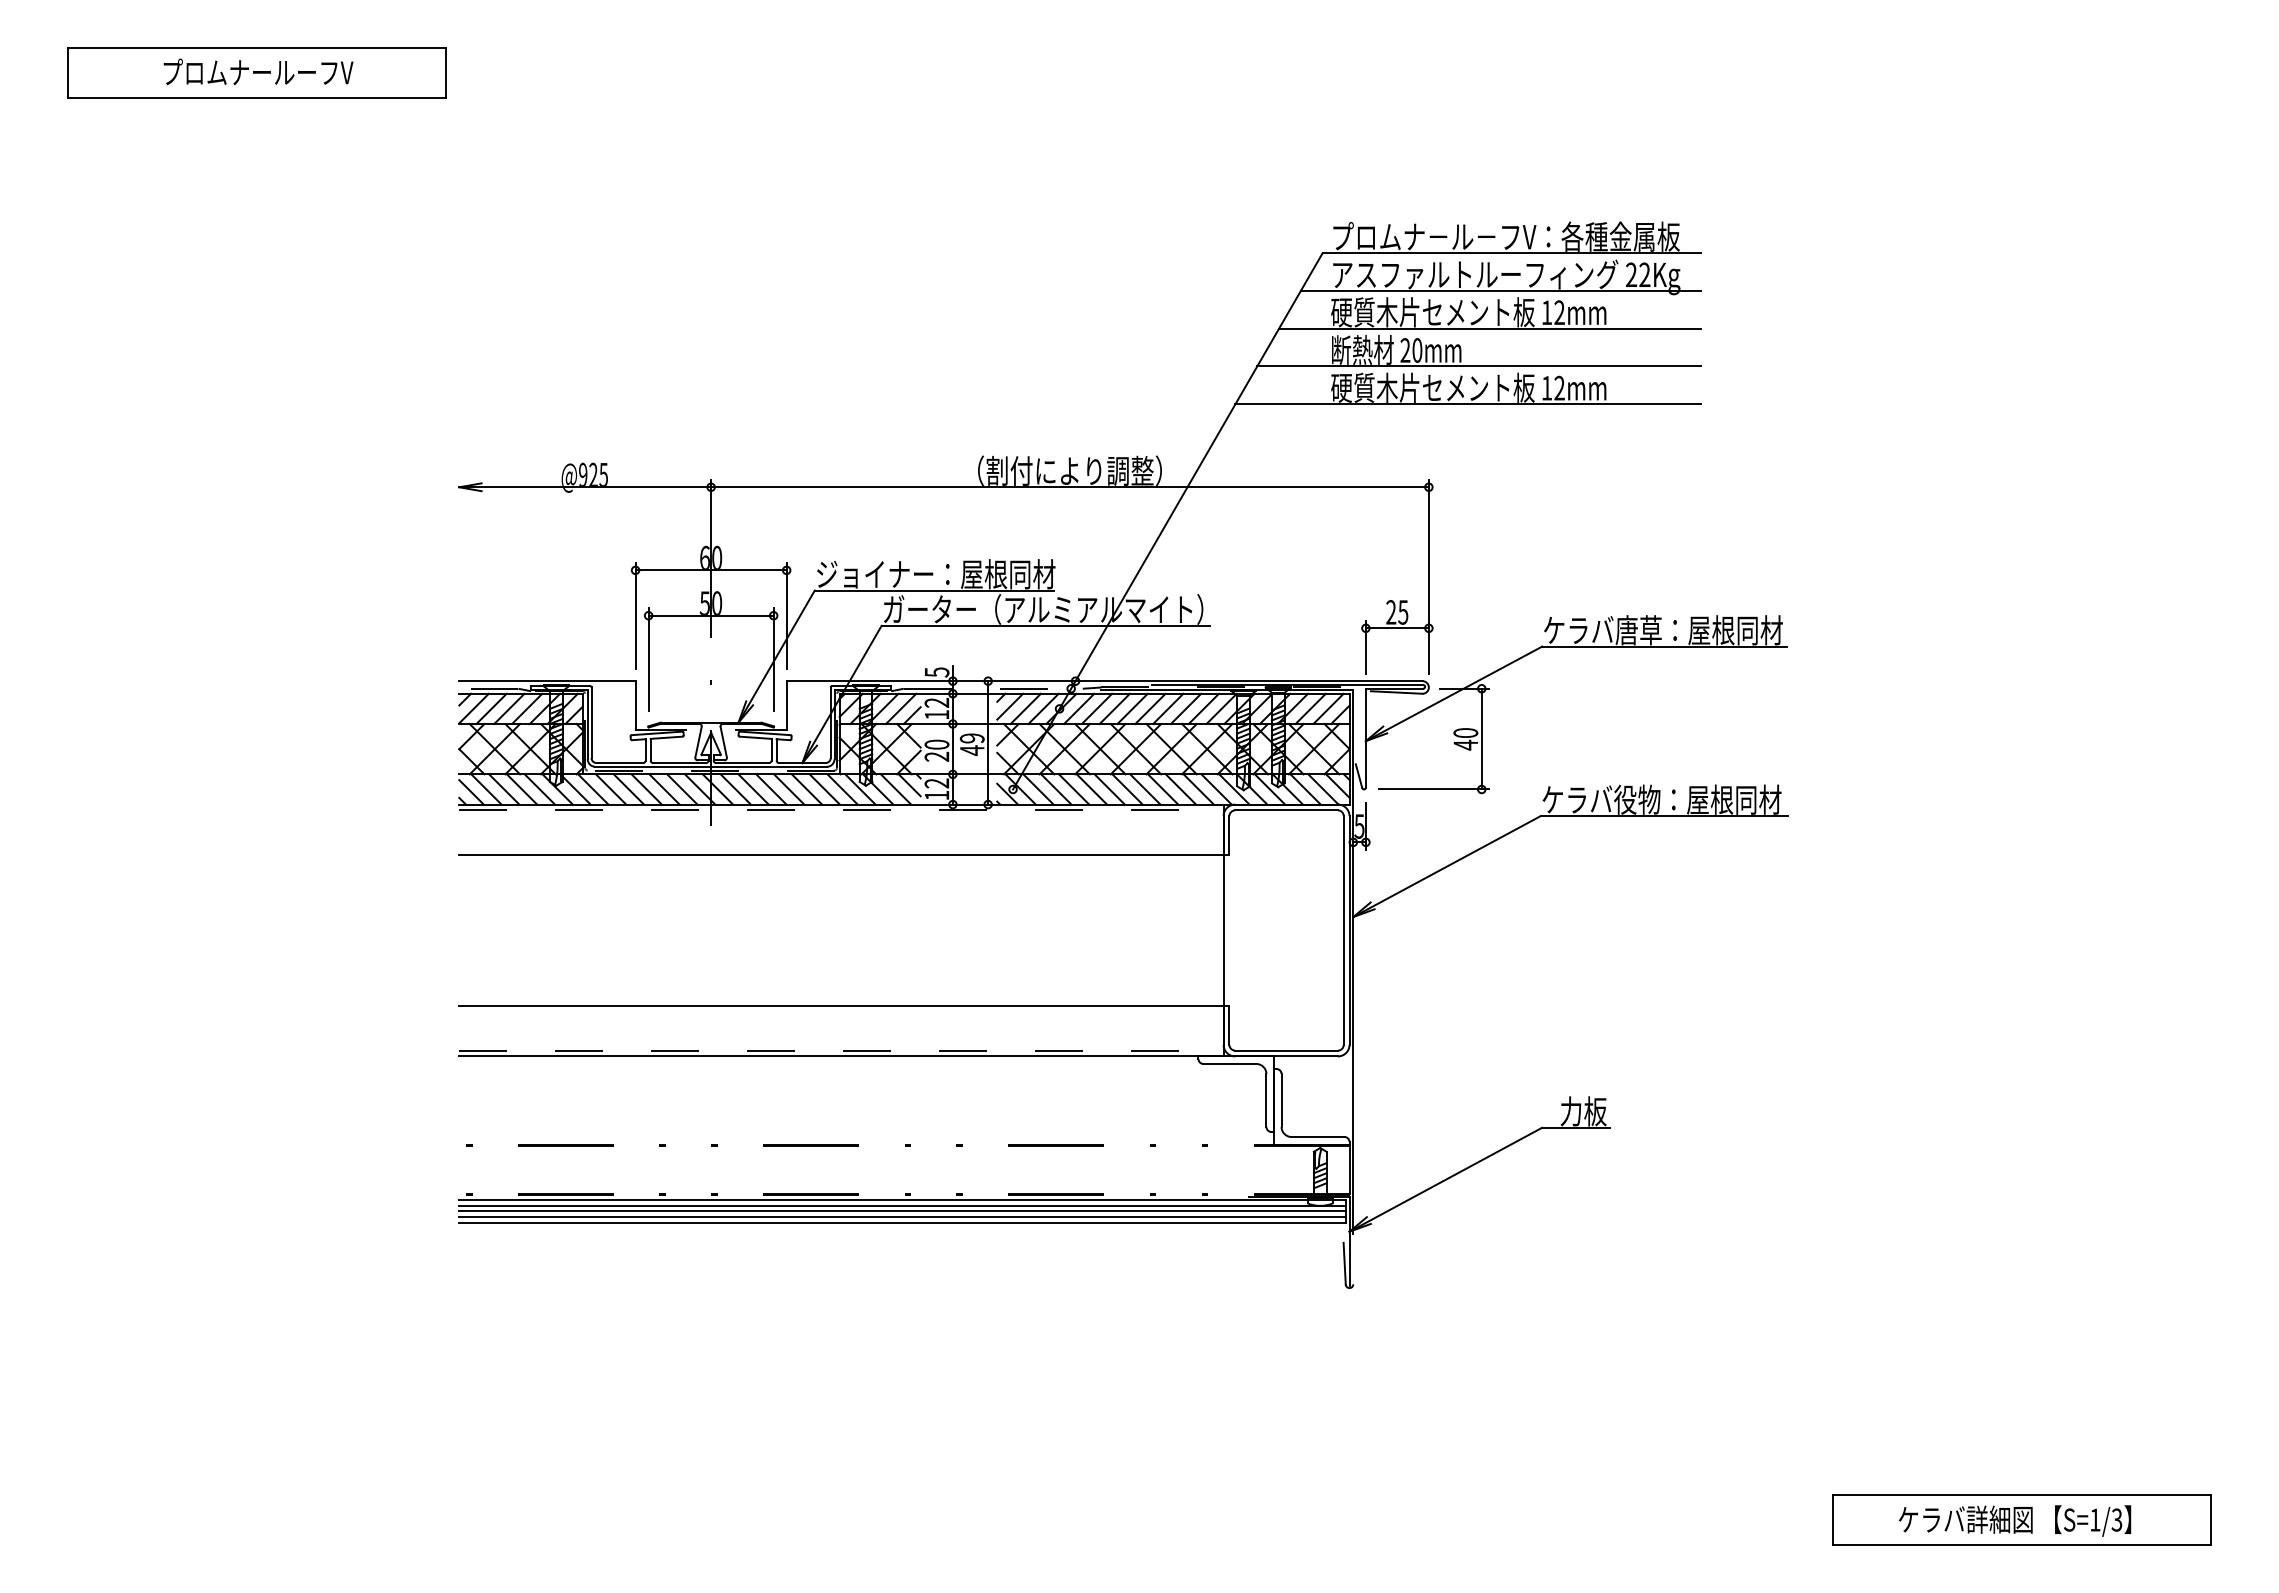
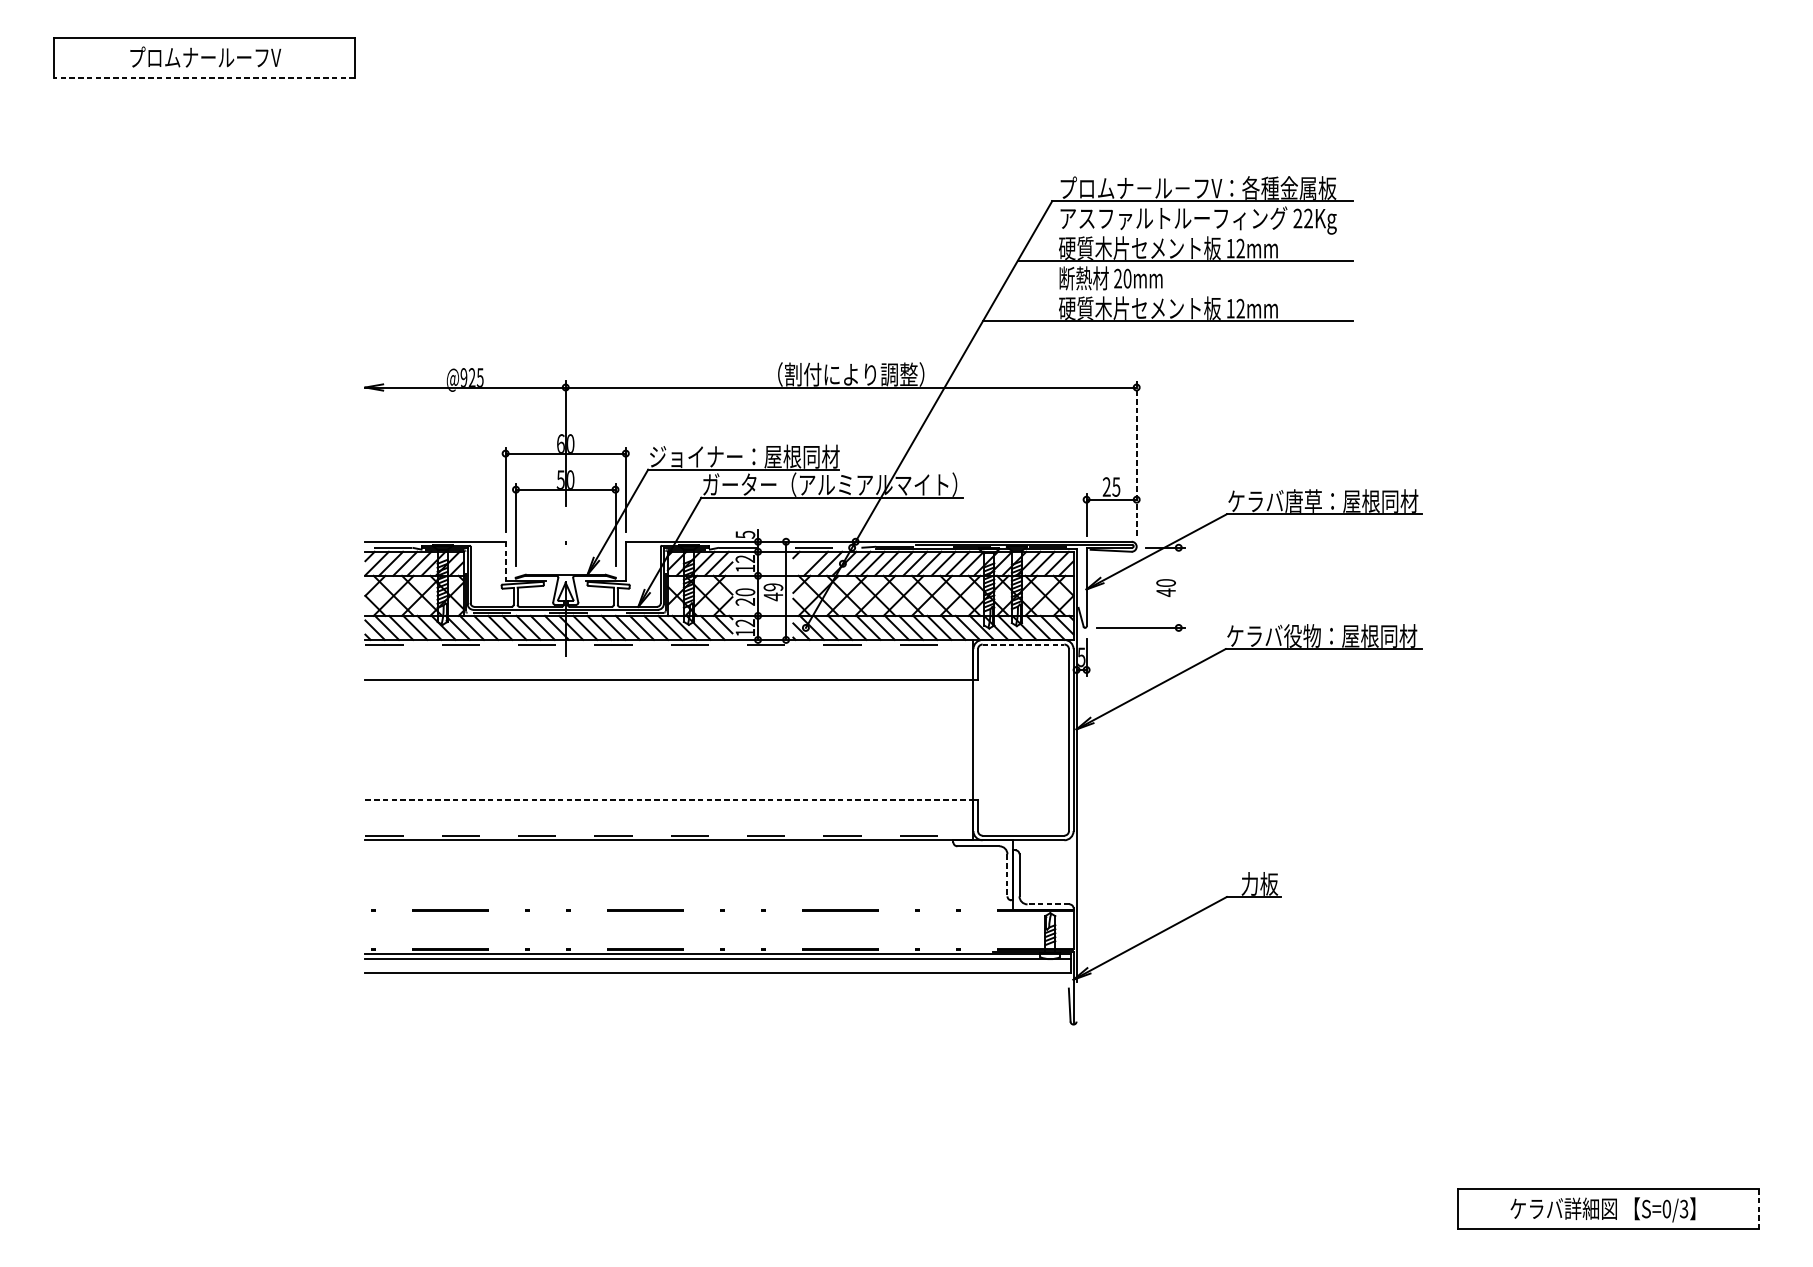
line: (257, 98) -> (204, 78), solid -> dashed
line: (1500, 290) -> (1193, 230), removed
line: (1479, 366) -> (1176, 291), removed
line: (1428, 576) -> (1136, 458), solid -> dashed
line: (635, 706) -> (505, 561), solid -> dashed
line: (1010, 706) -> (803, 561), removed
line: (1481, 738) -> (1178, 587), removed
line: (1287, 810) -> (1024, 644), solid -> dashed
line: (841, 1006) -> (669, 800), solid -> dashed
line: (1266, 1101) -> (1007, 876), solid -> dashed
line: (1317, 1137) -> (1048, 904), solid -> dashed
line: (902, 1211) -> (717, 963), removed
line: (902, 1216) -> (717, 967), removed
text: (2095, 1519) -> (1666, 1208), S=1/3 -> S=0/3
line: (2210, 1520) -> (1758, 1209), solid -> dashed

